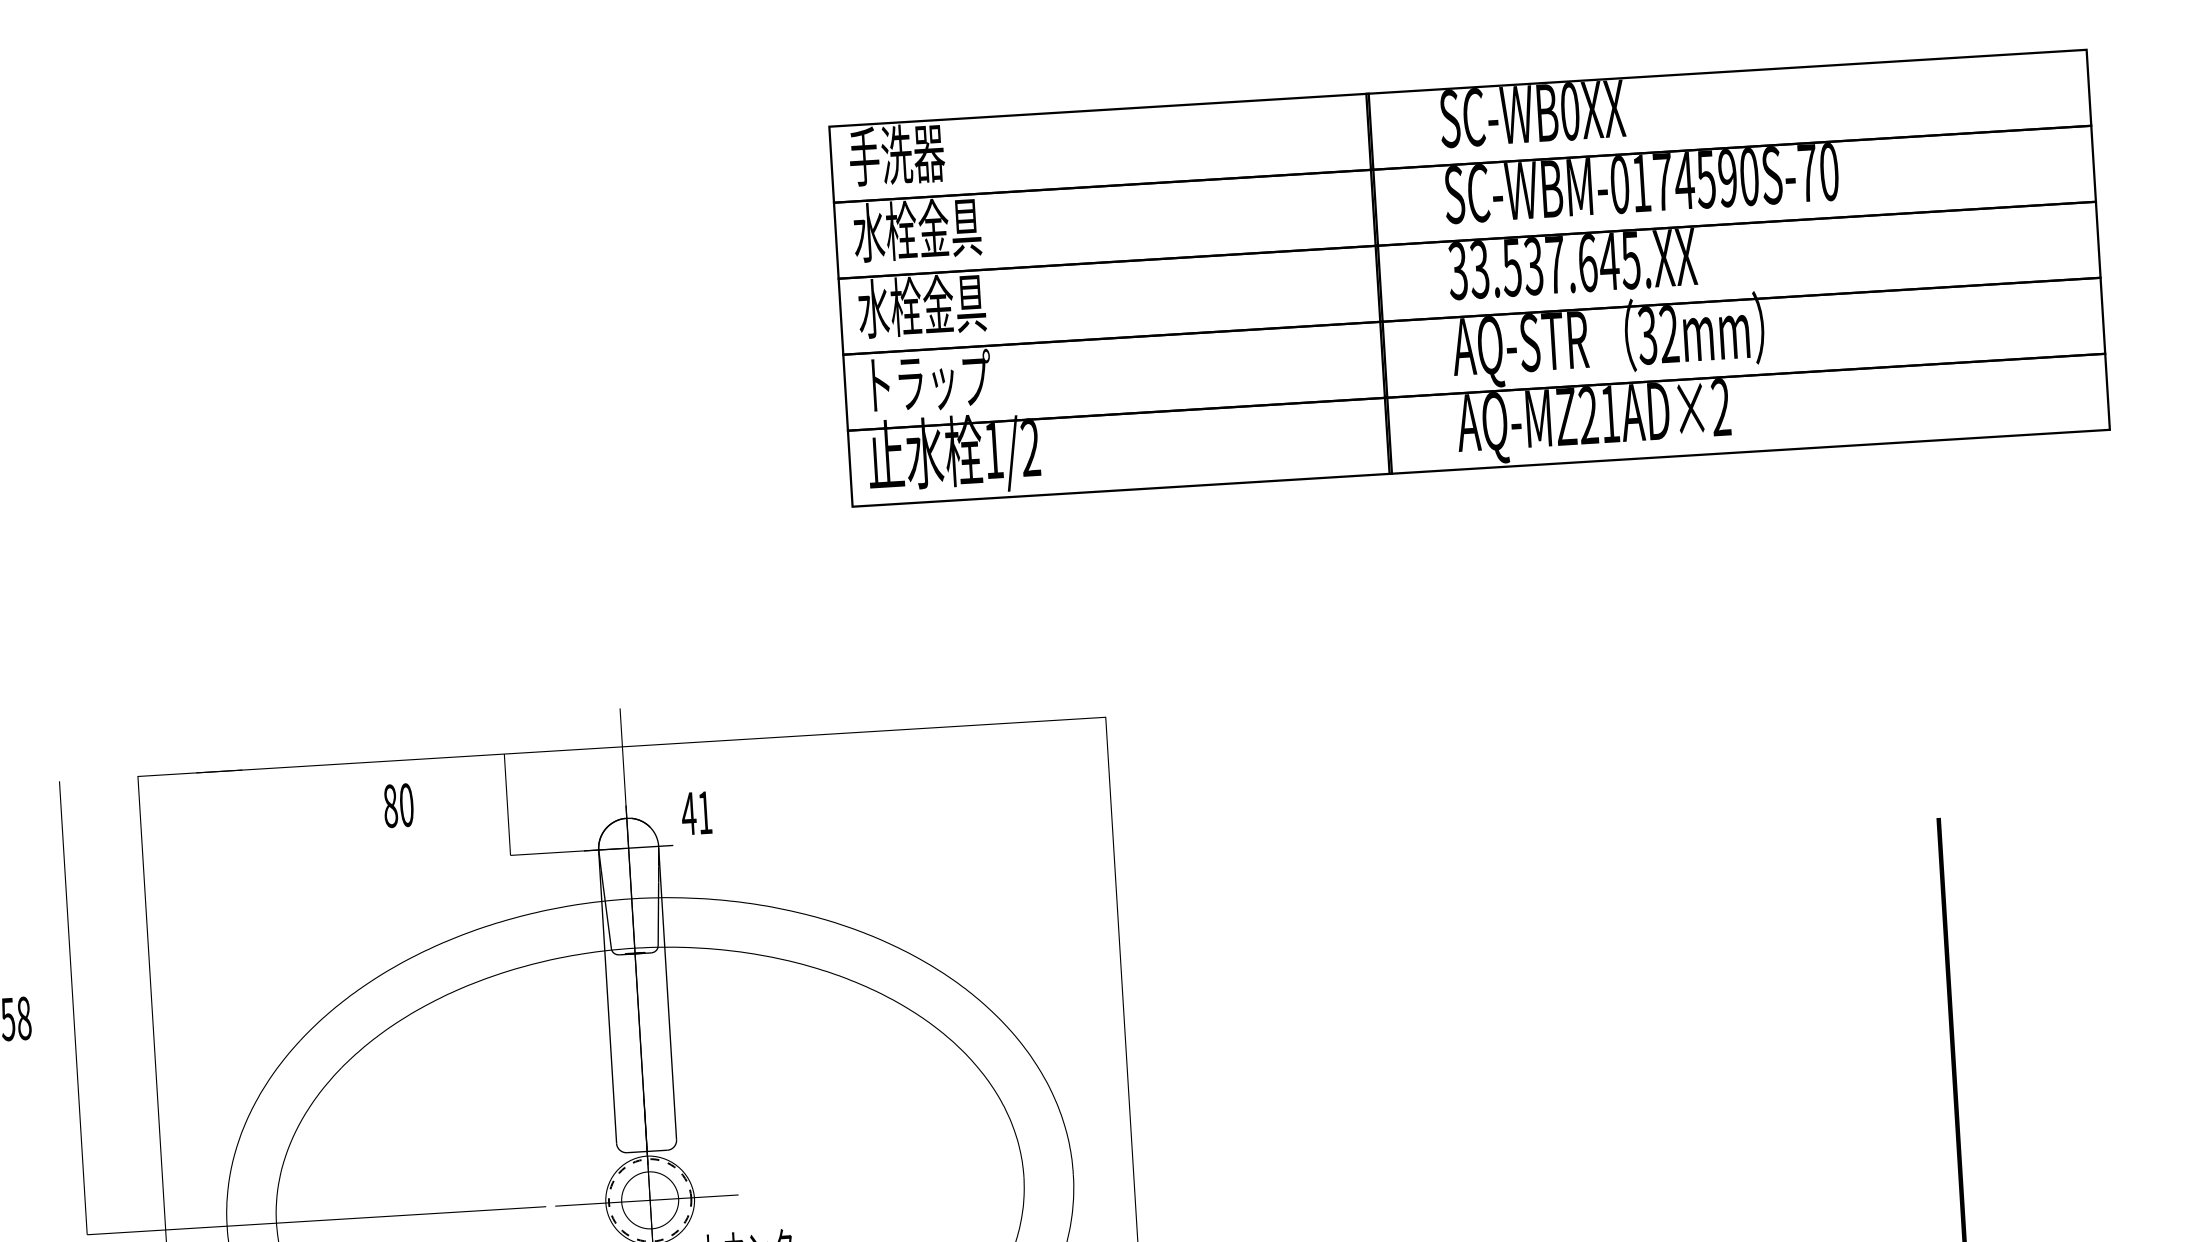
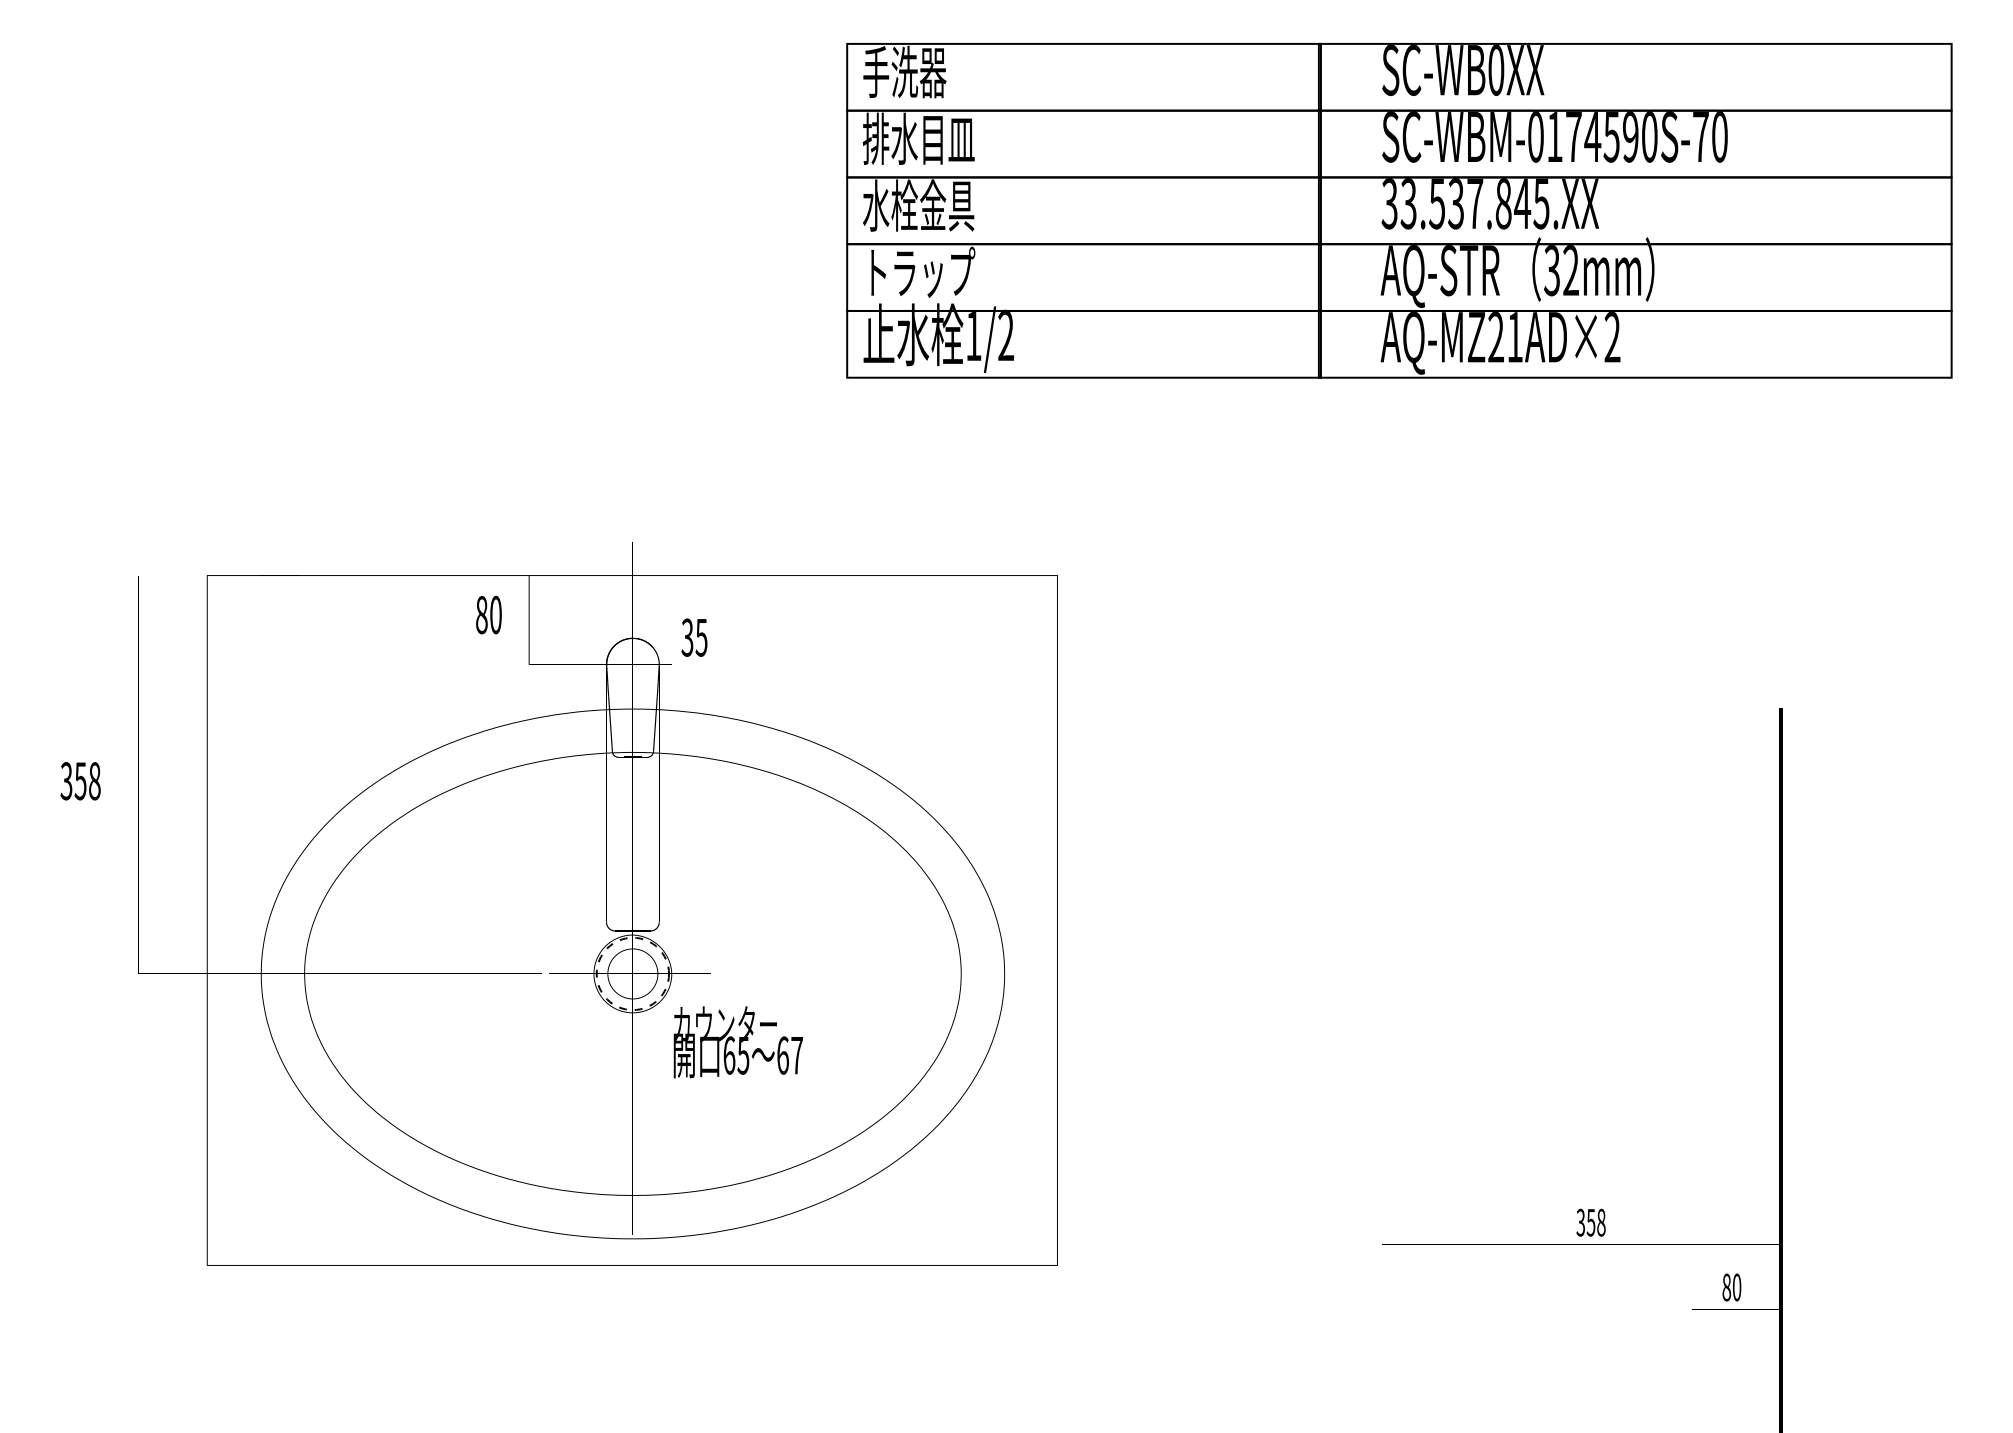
text: (917, 229) -> (918, 138), 水栓金具 -> 排水目皿
text: (1587, 262) -> (1503, 203), 33.537.645.XX -> 33.537.845.XX
text: (398, 805) -> (488, 614), moved
text: (696, 813) -> (694, 637), 41 -> 35

